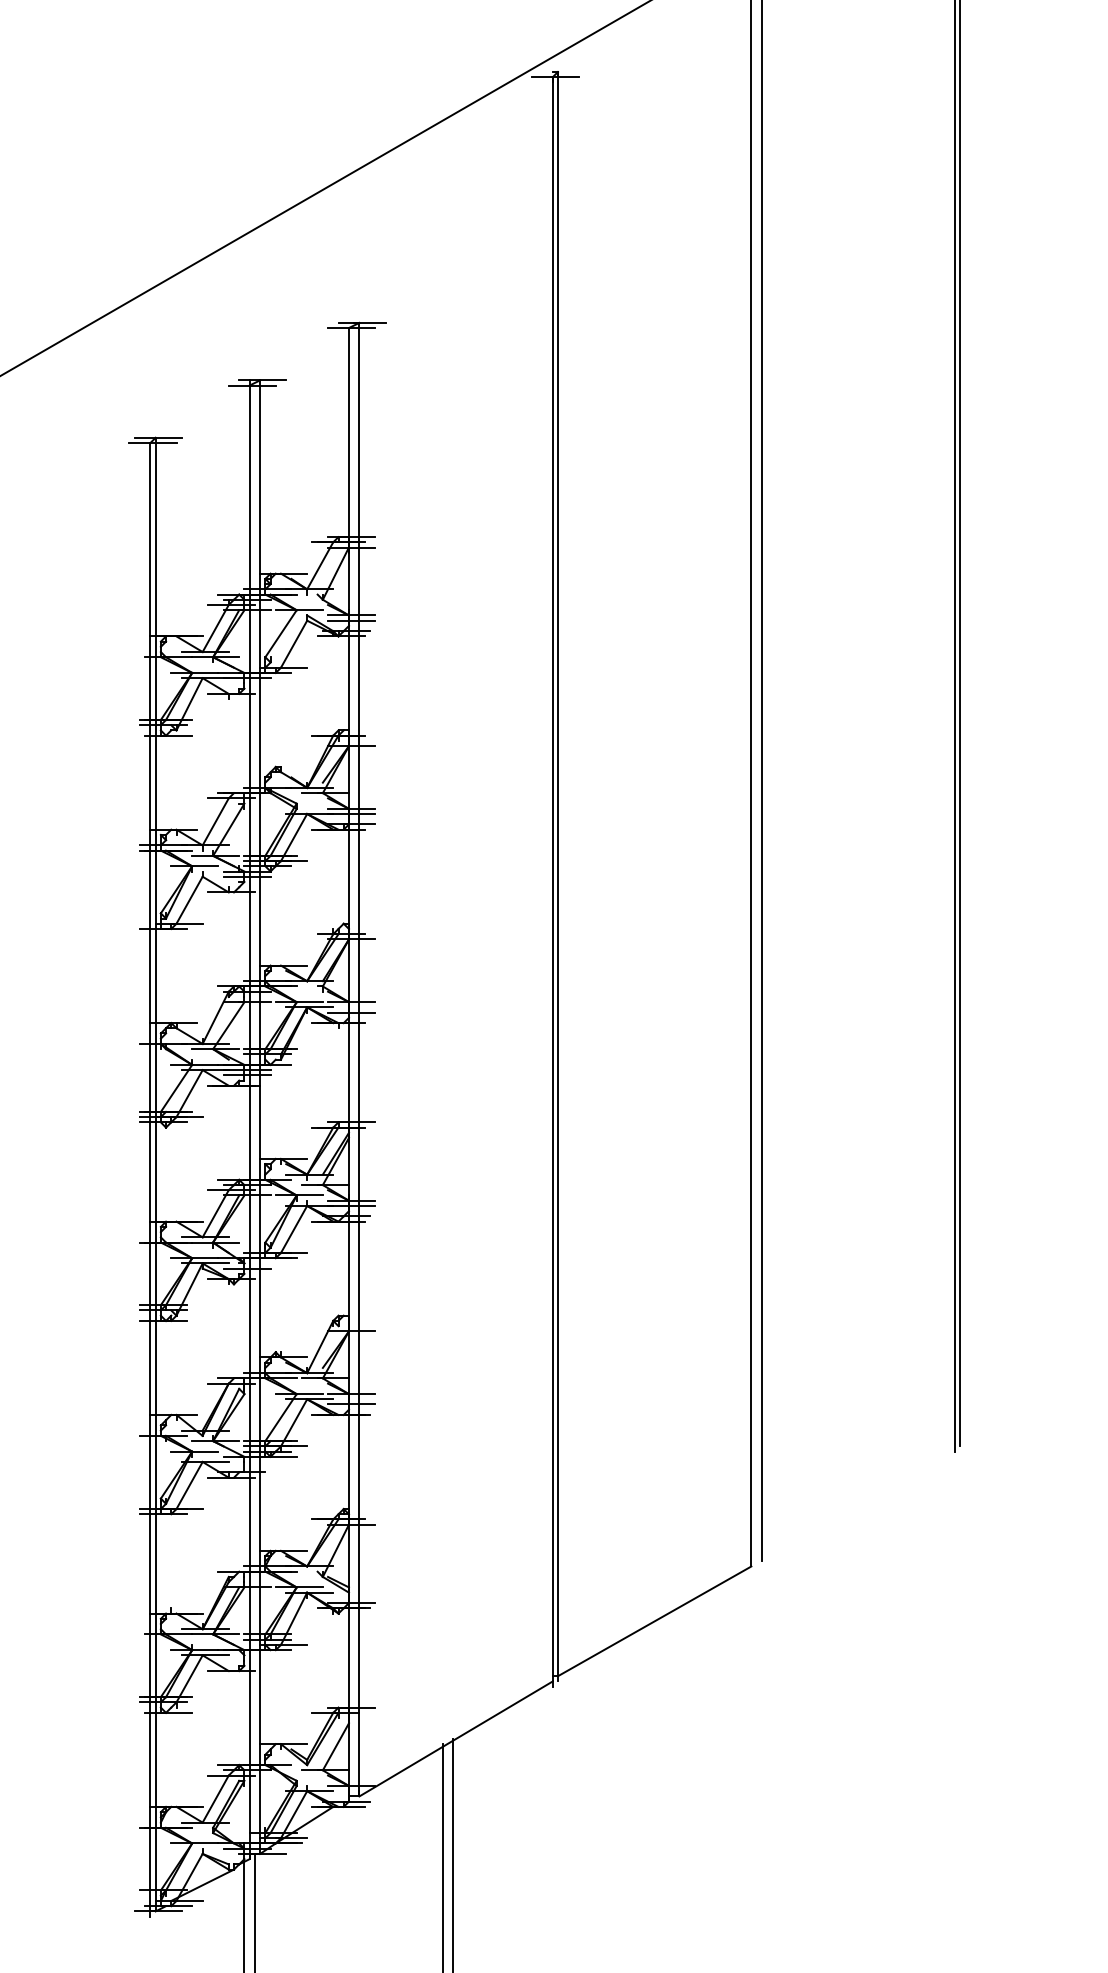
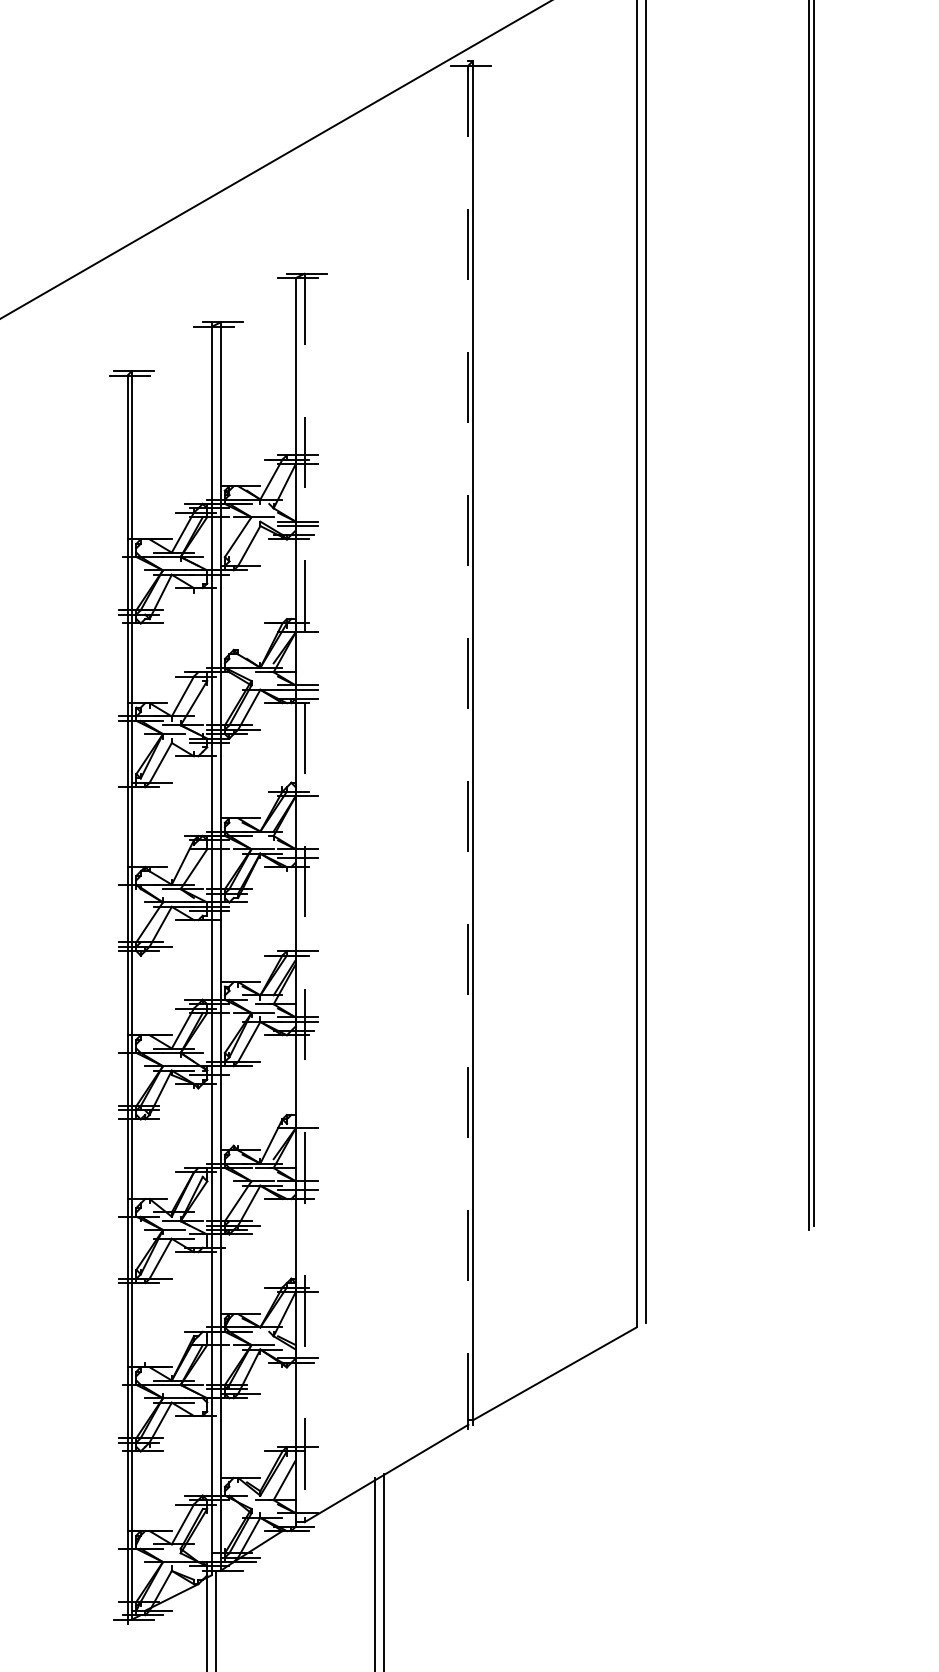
line: (552, 879) -> (468, 745), solid -> dashed
line: (359, 1060) -> (304, 898), solid -> dashed

